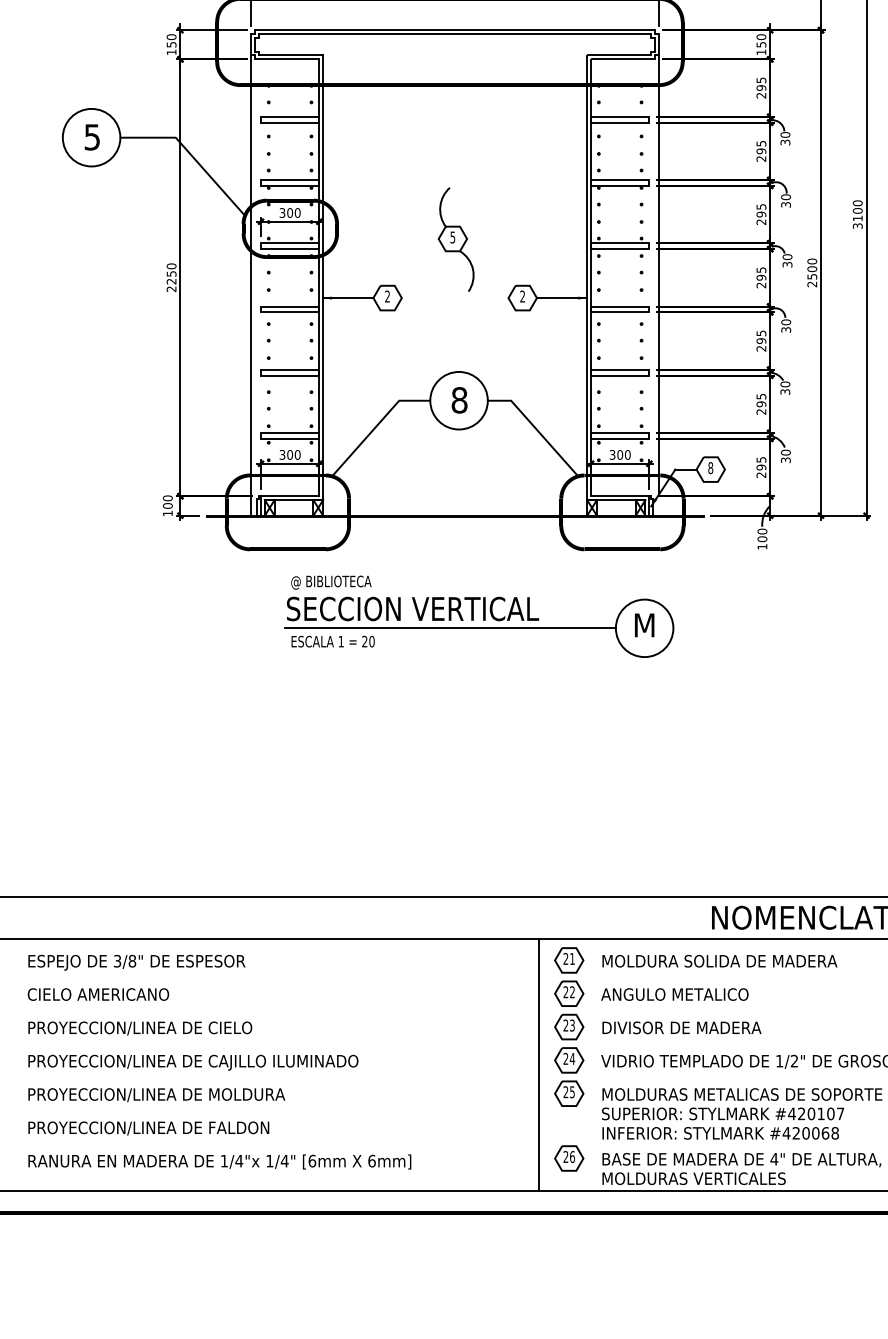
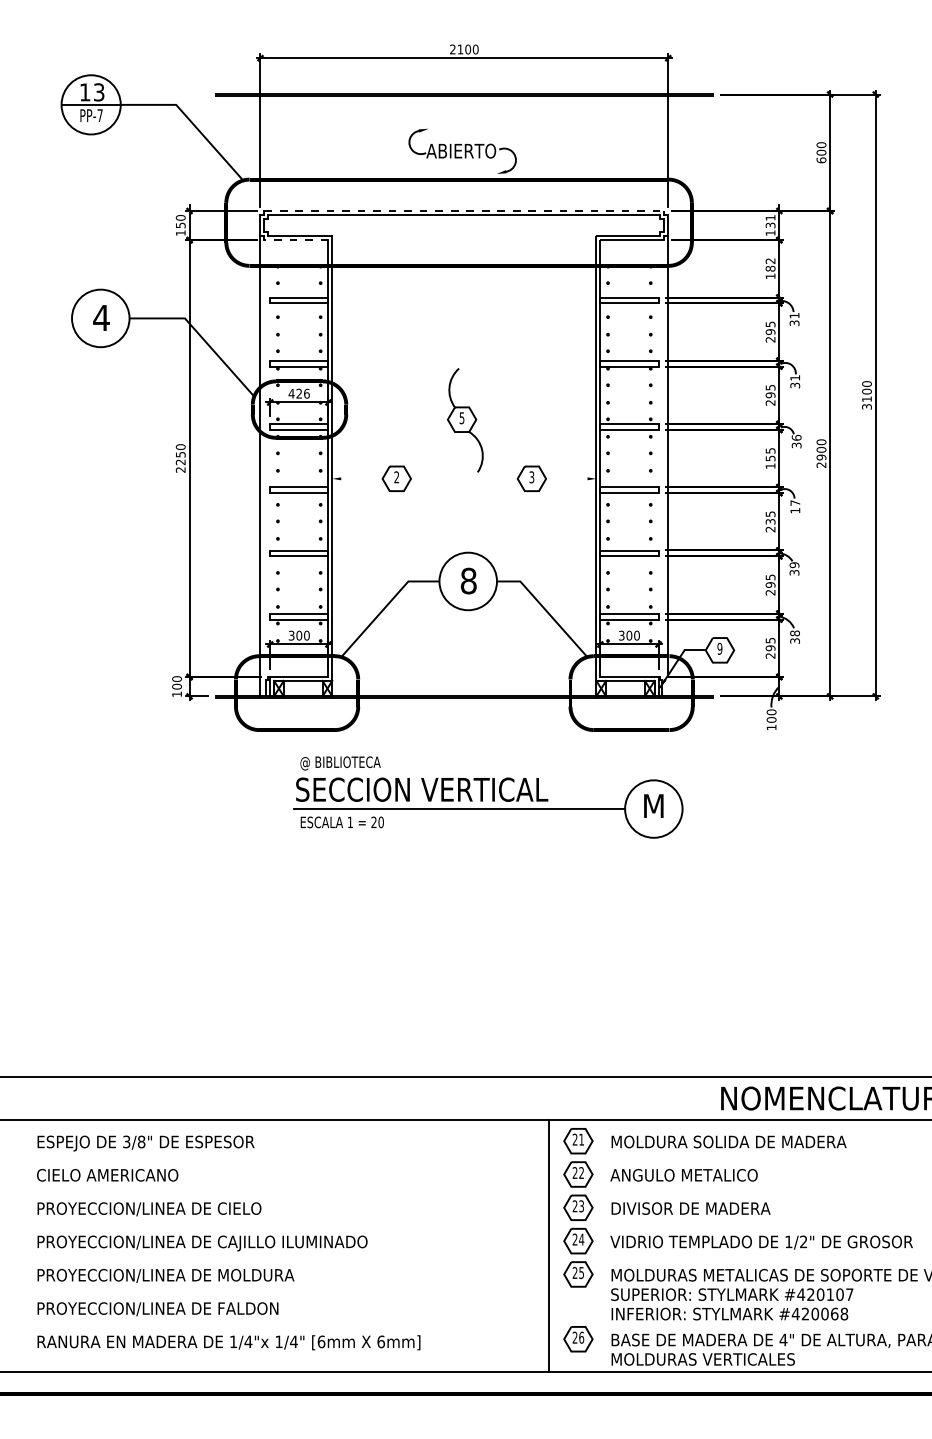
line: (455, 29) -> (464, 210), solid -> dashed
text: (761, 40) -> (770, 221), 150 -> 131
line: (286, 59) -> (295, 240), solid -> dashed
text: (761, 87) -> (770, 268), 295 -> 182
text: (785, 134) -> (794, 315), 30 -> 31
text: (92, 137) -> (101, 318), 5 -> 4
text: (786, 196) -> (795, 377), 30 -> 31
text: (289, 212) -> (298, 393), 300 -> 426
text: (787, 256) -> (796, 437), 30 -> 36
text: (812, 276) -> (821, 457), 2500 -> 2900
text: (761, 280) -> (770, 461), 295 -> 155
text: (522, 296) -> (531, 477), 2 -> 3
line: (348, 297) -> (357, 478), removed
line: (562, 297) -> (571, 478), removed
text: (786, 325) -> (795, 506), 30 -> 17
text: (761, 340) -> (770, 521), 295 -> 235
text: (785, 384) -> (794, 565), 30 -> 39
text: (785, 452) -> (794, 633), 30 -> 38
text: (710, 467) -> (719, 648), 8 -> 9

